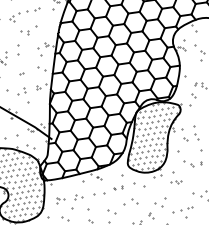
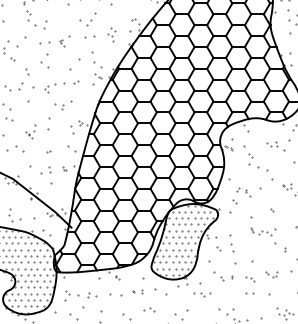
part: (176, 182) -> (202, 294), size x1.43
part: (60, 199) -> (71, 295), size x1.67
part: (131, 202) -> (149, 309), size x0.62

